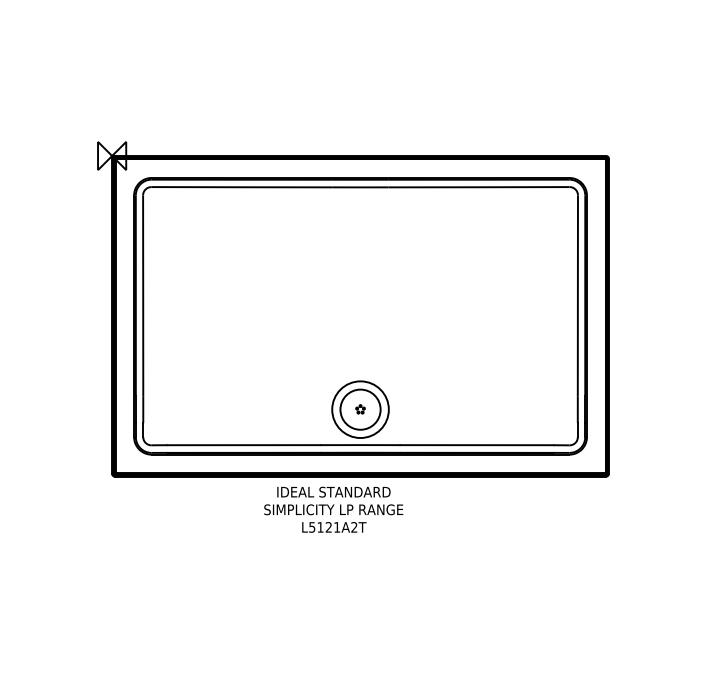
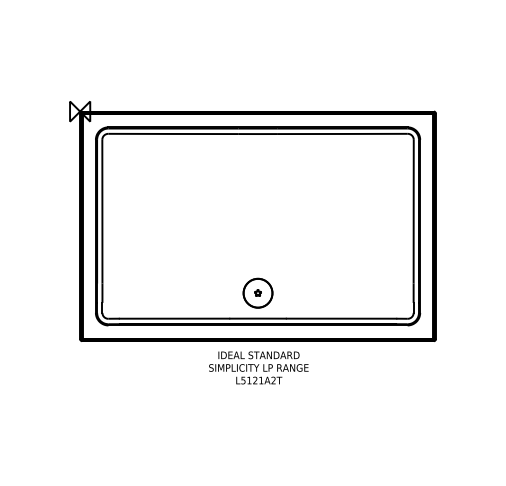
circle: (359, 408) -> (257, 292), size x0.71
text: (333, 509) -> (258, 367), moved

